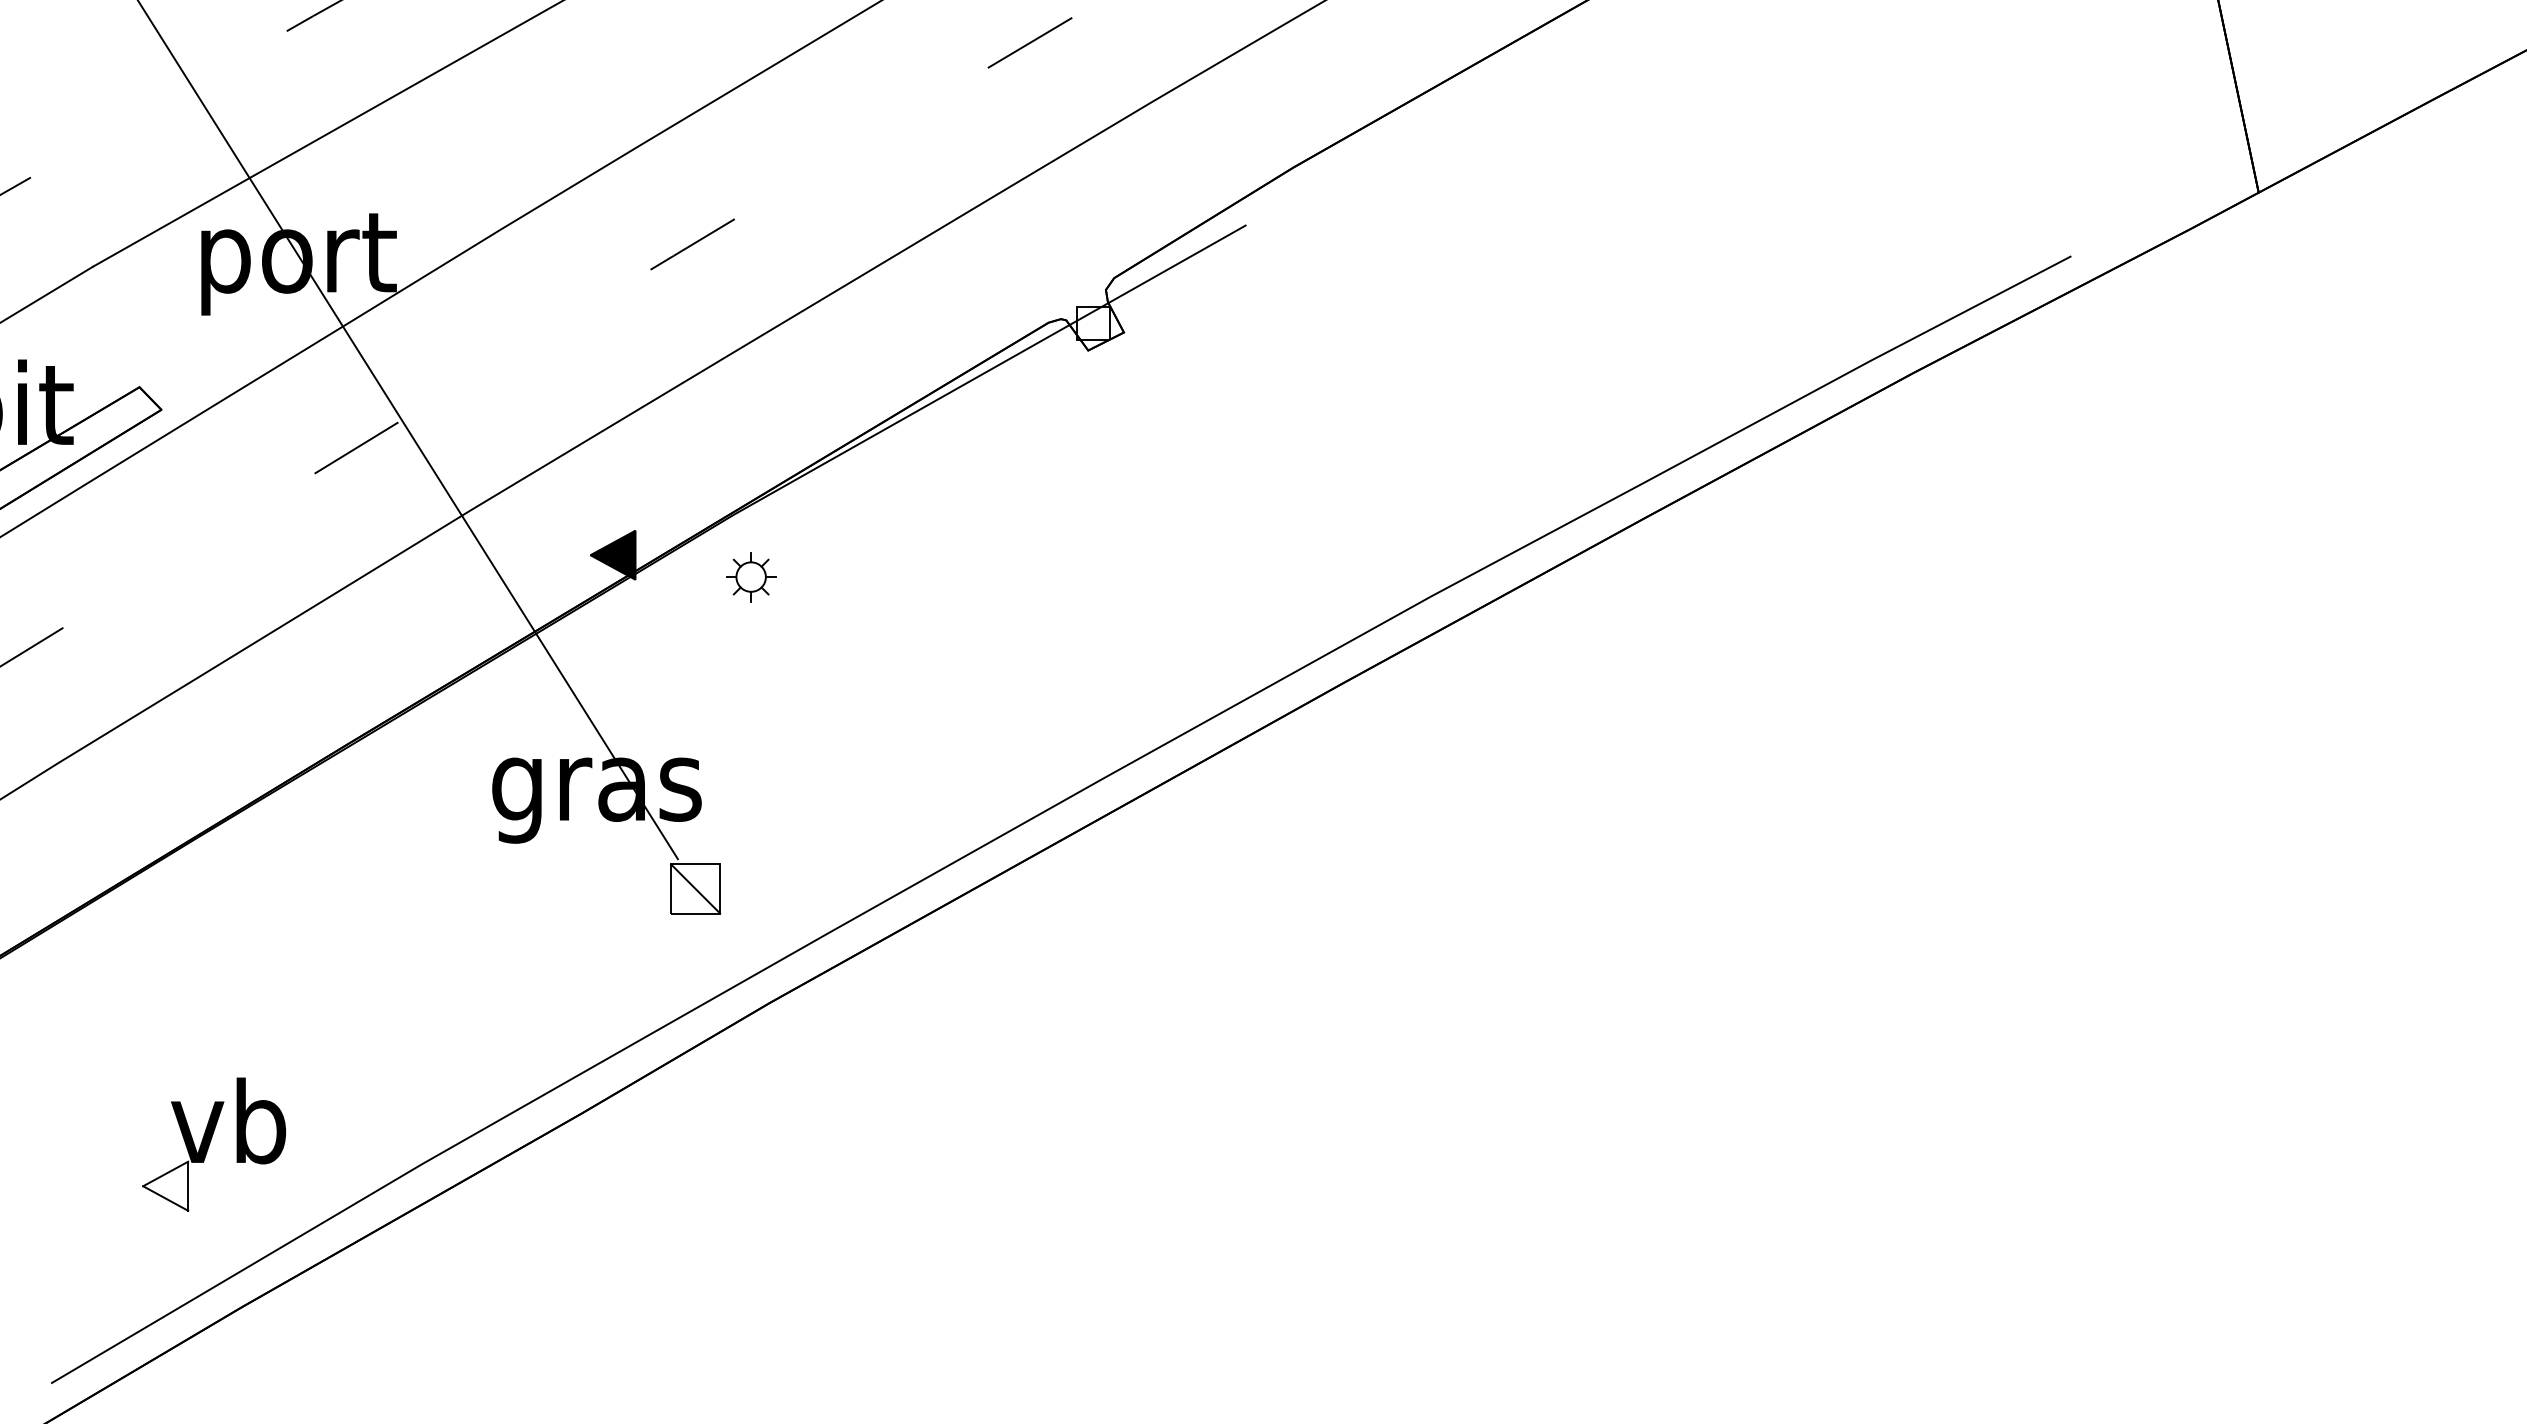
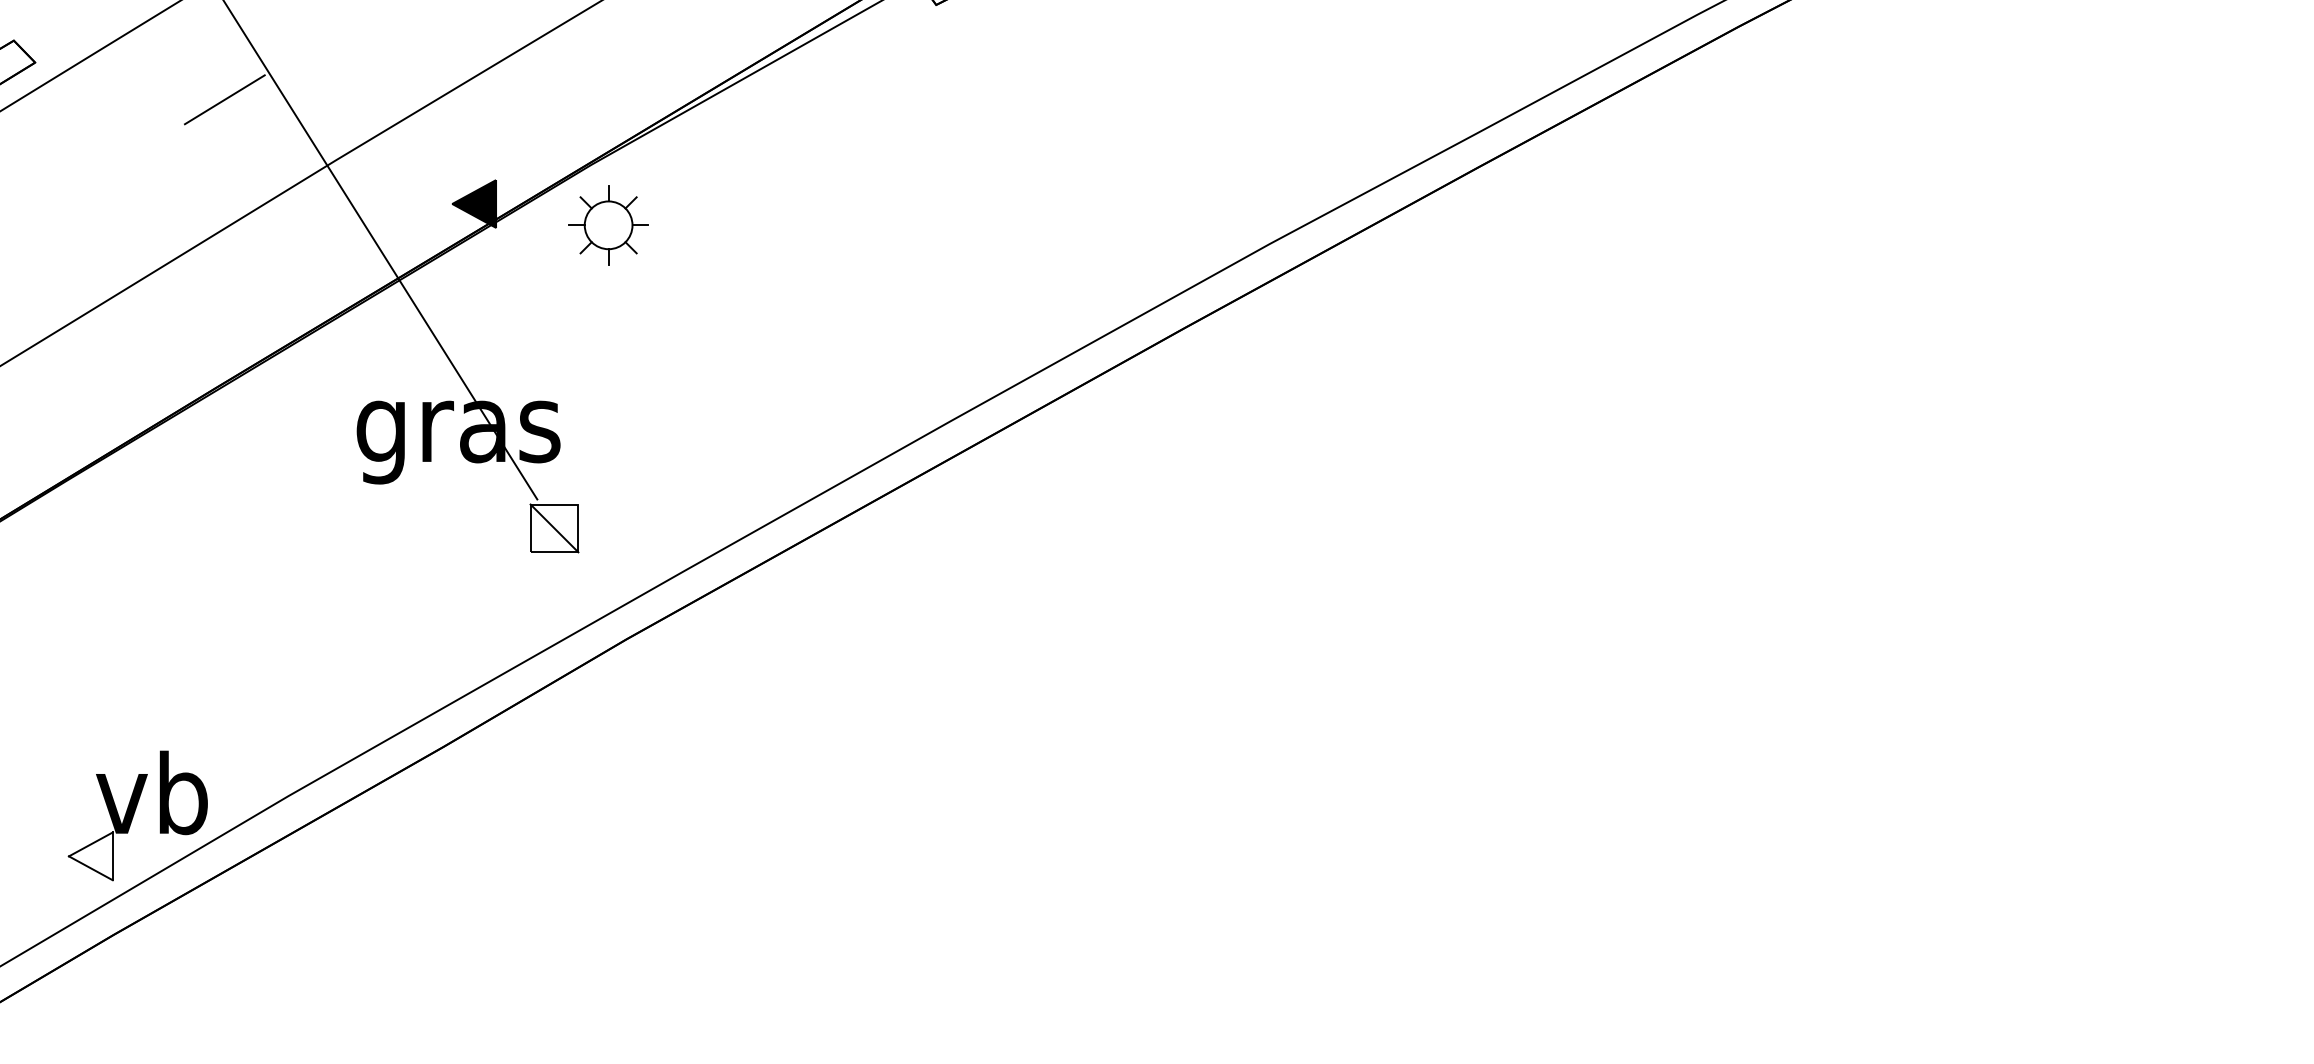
part: (750, 576) -> (607, 224), size x1.67
part: (214, 1144) -> (138, 815), moved

